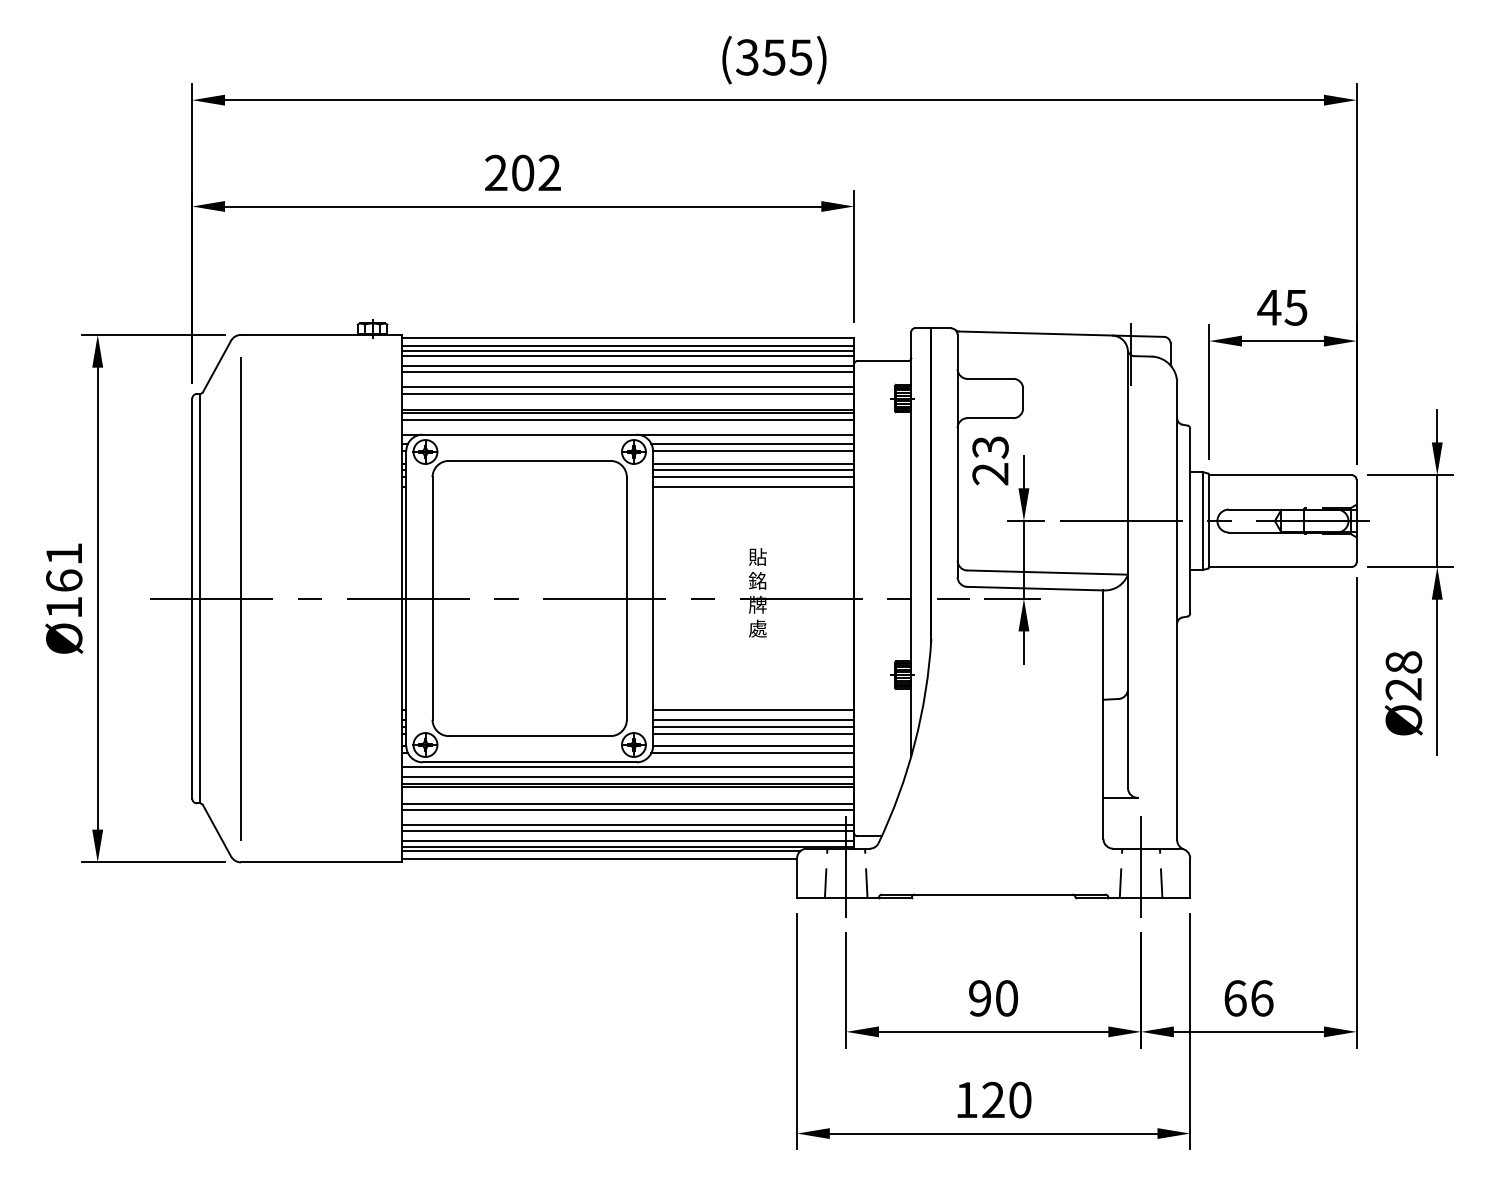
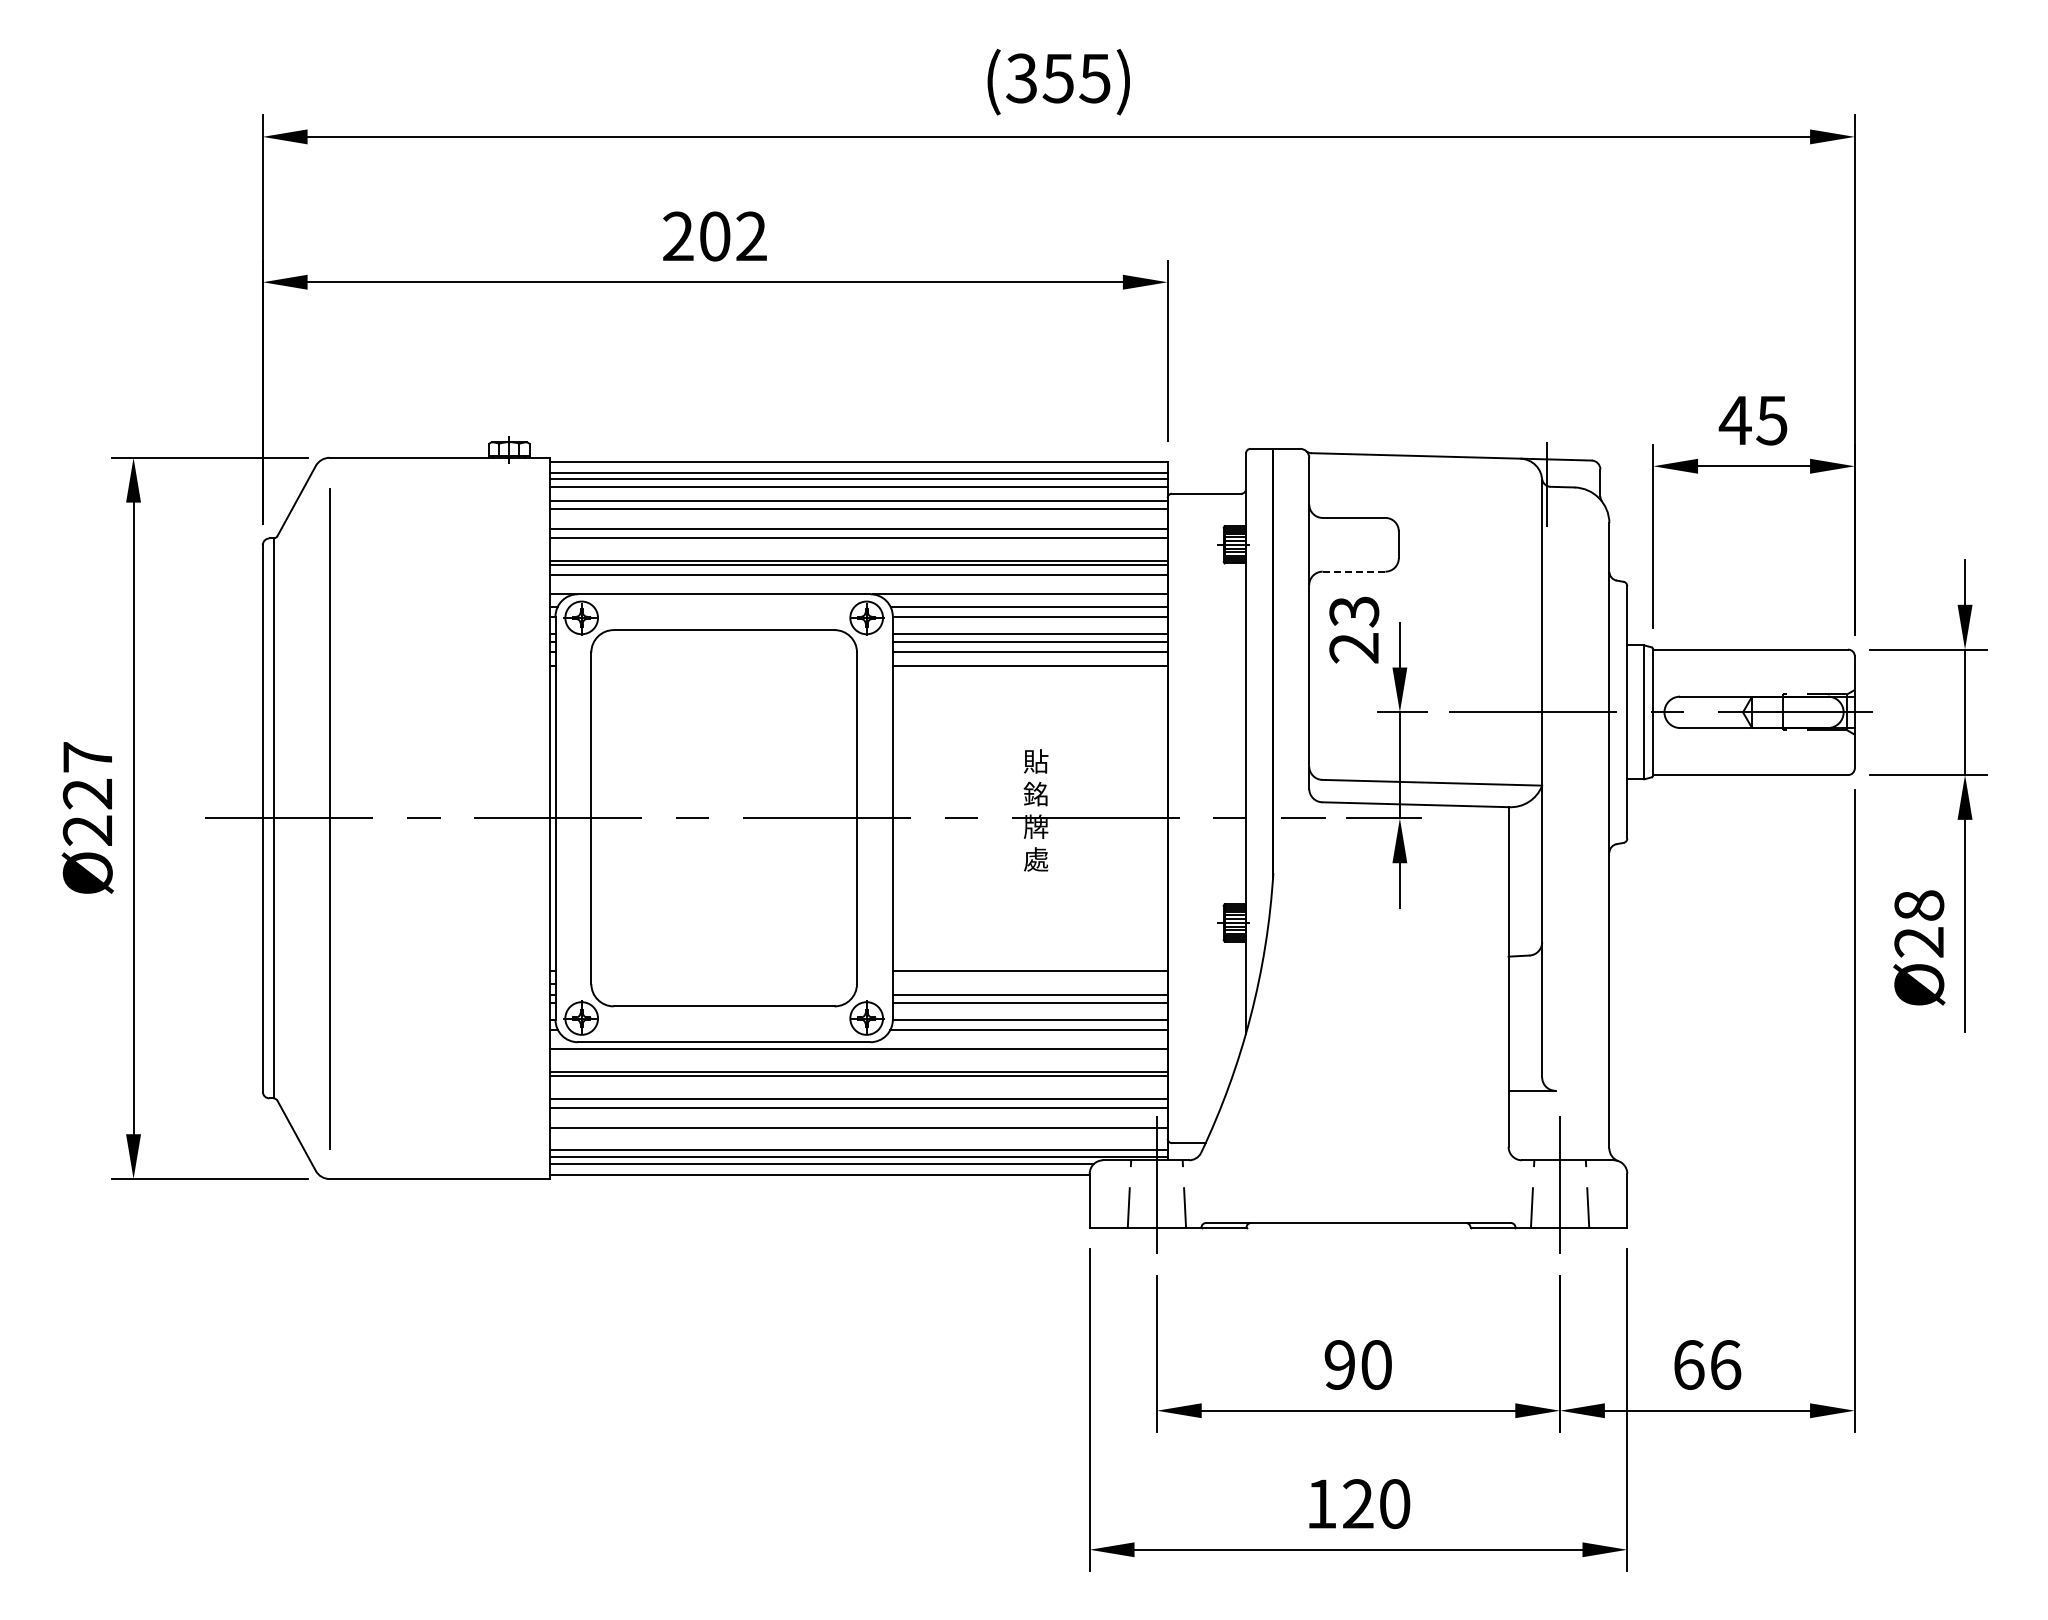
line: (989, 418) -> (1353, 571), solid -> dashed
text: (64, 580) -> (87, 793), Ø161 -> Ø227
line: (753, 720) -> (1029, 984), removed
line: (627, 777) -> (858, 1062), removed
line: (627, 830) -> (858, 1135), removed

